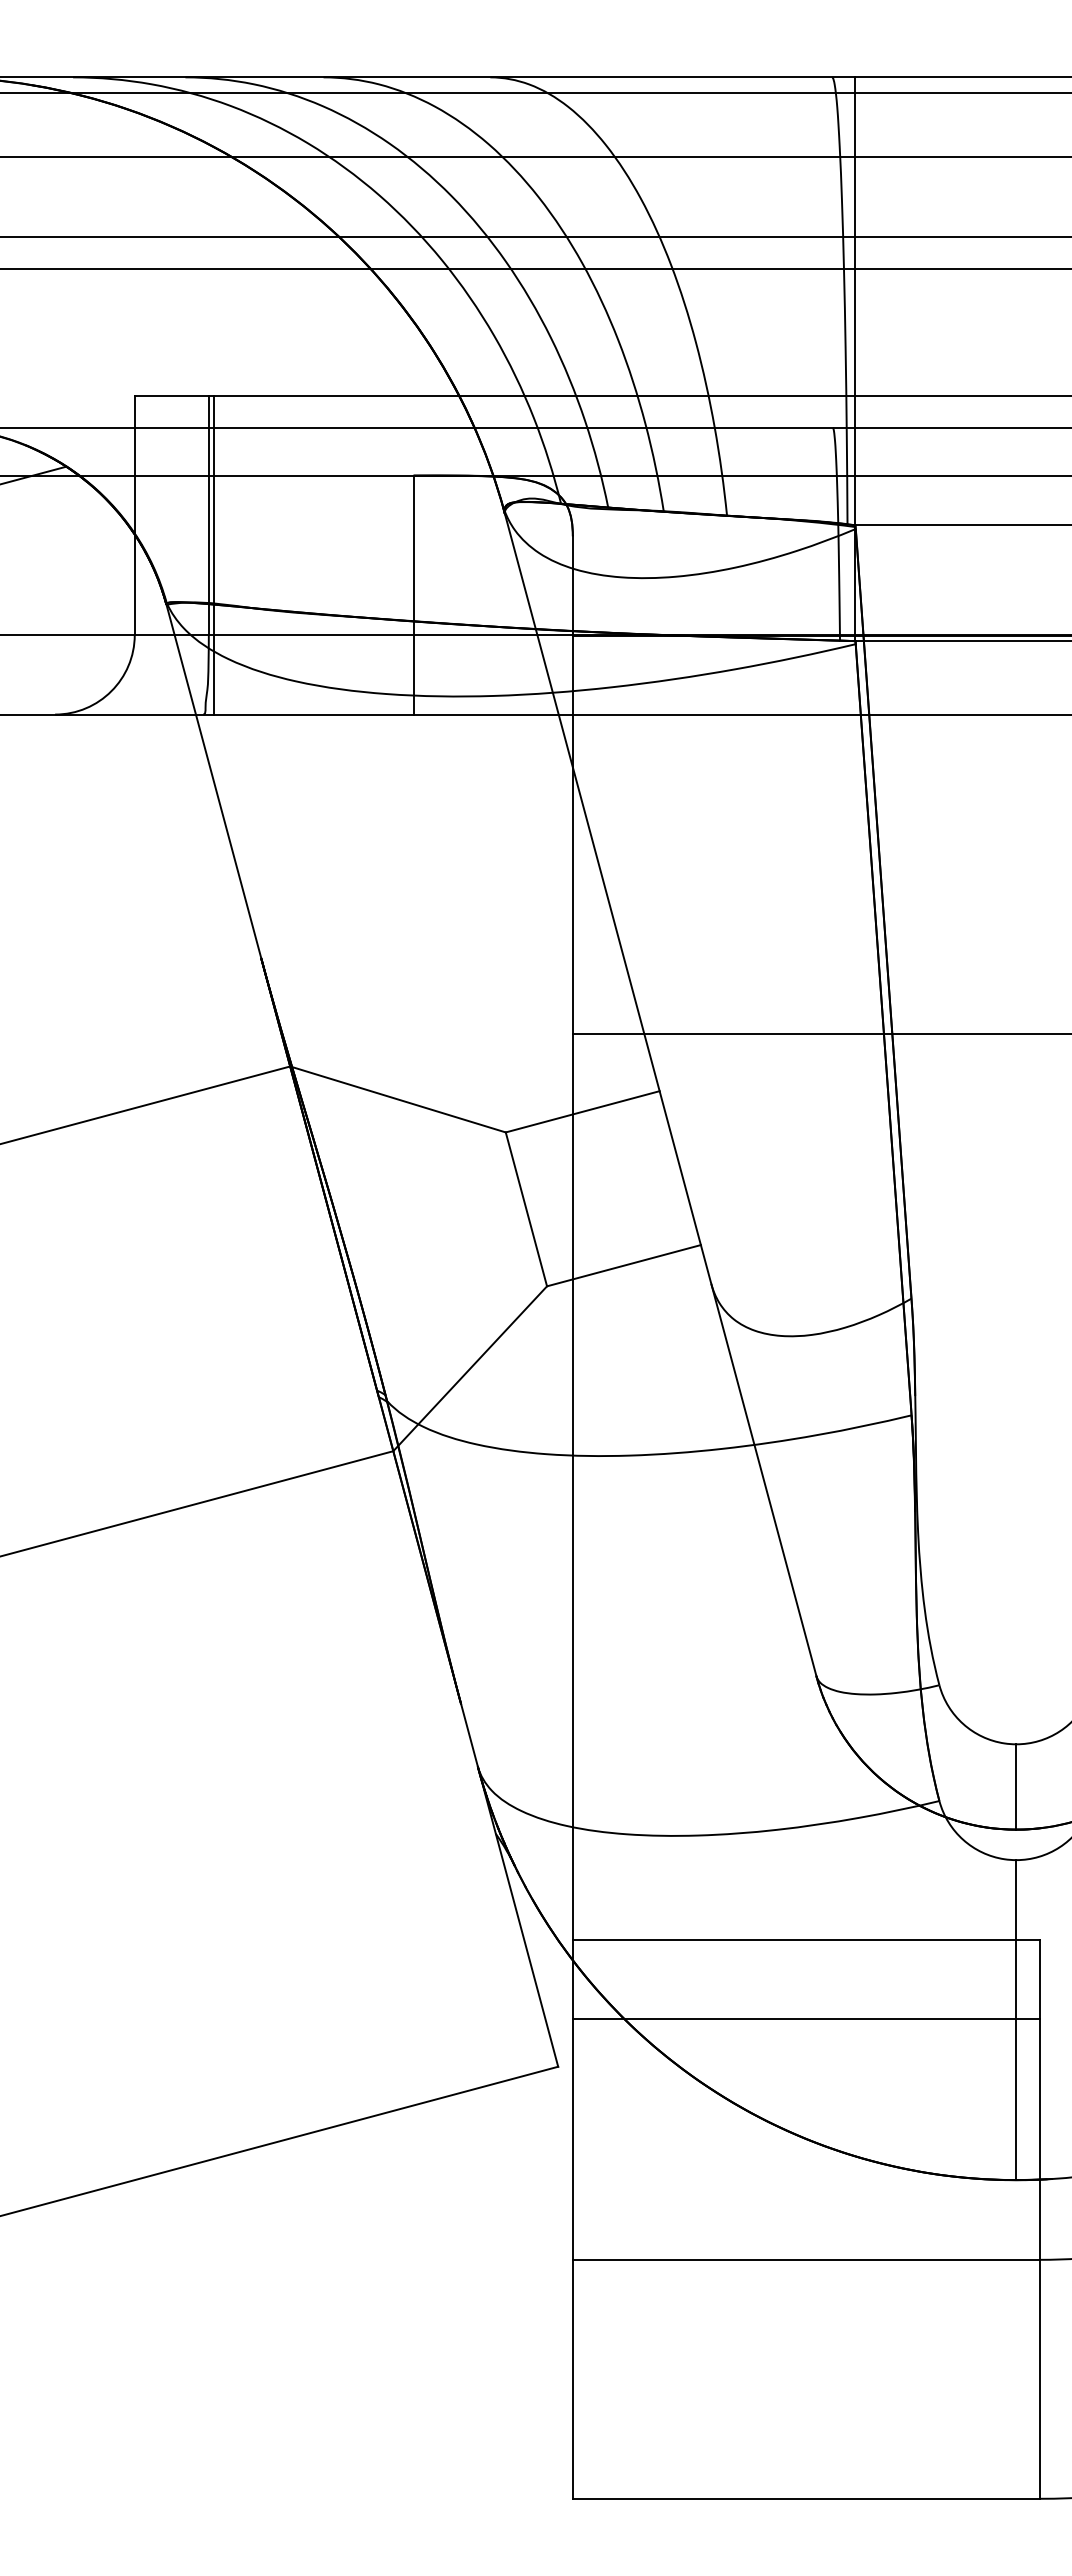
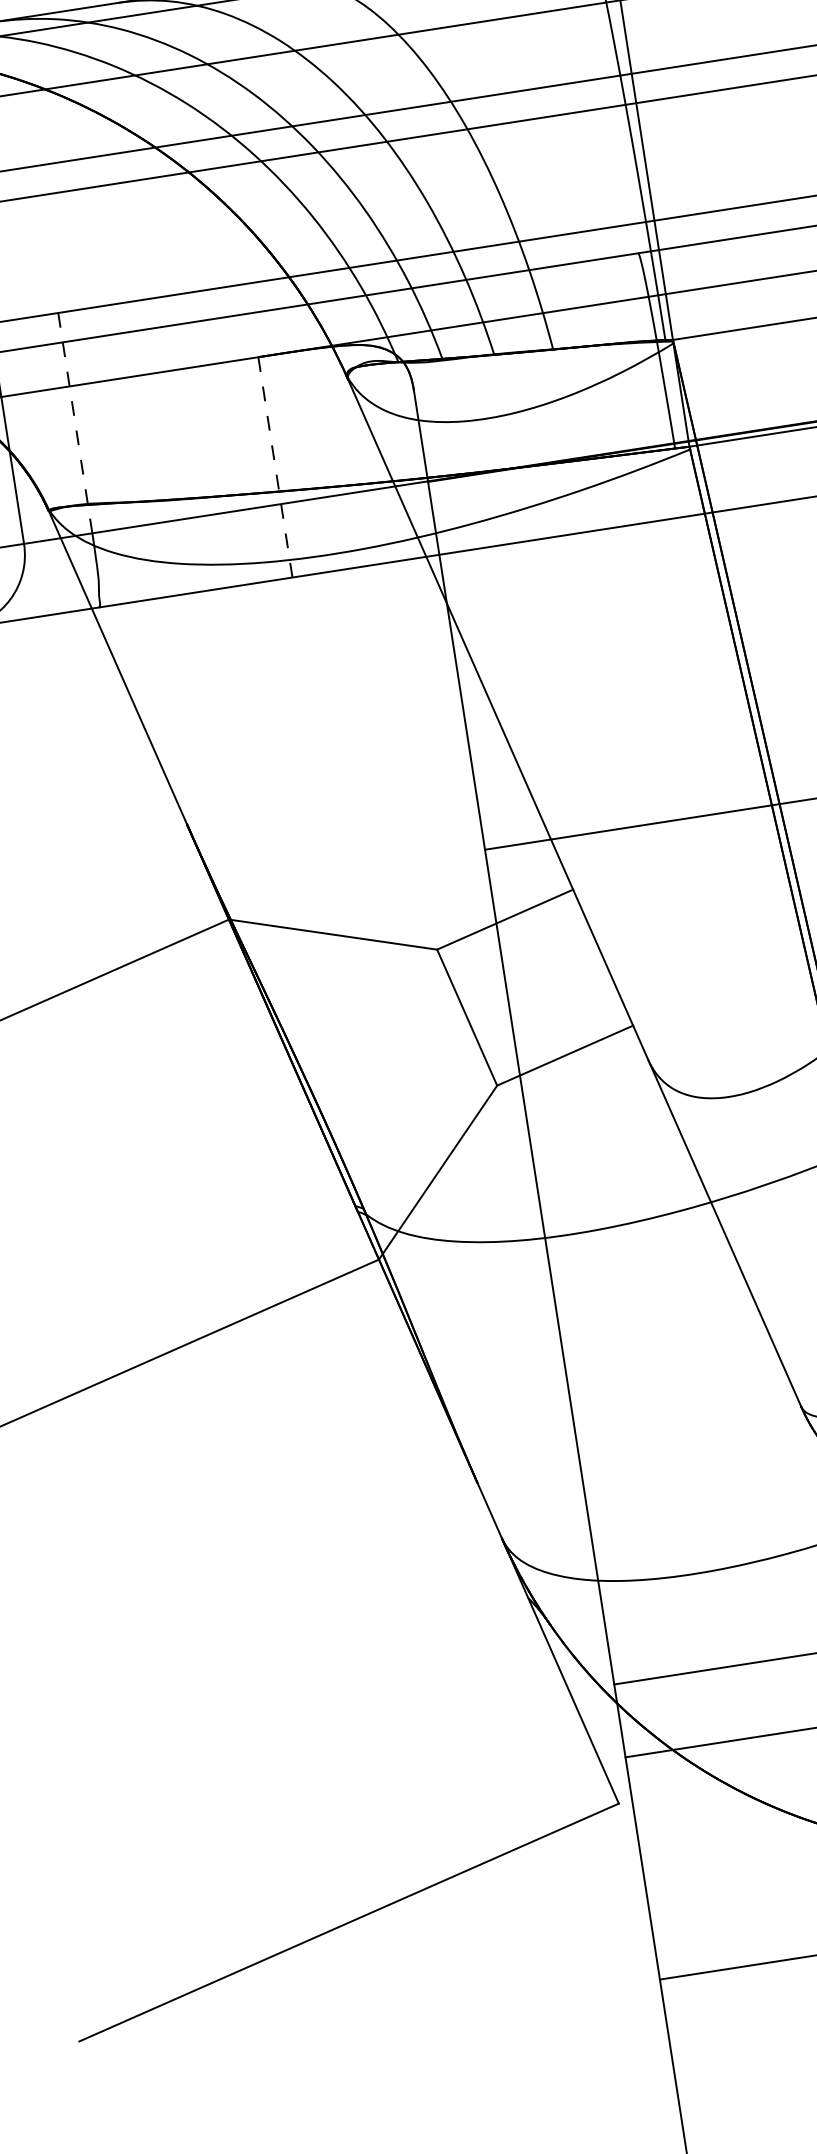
line: (208, 514) -> (74, 422), solid -> dashed
line: (214, 554) -> (86, 458), removed
line: (413, 594) -> (275, 466), solid -> dashed

